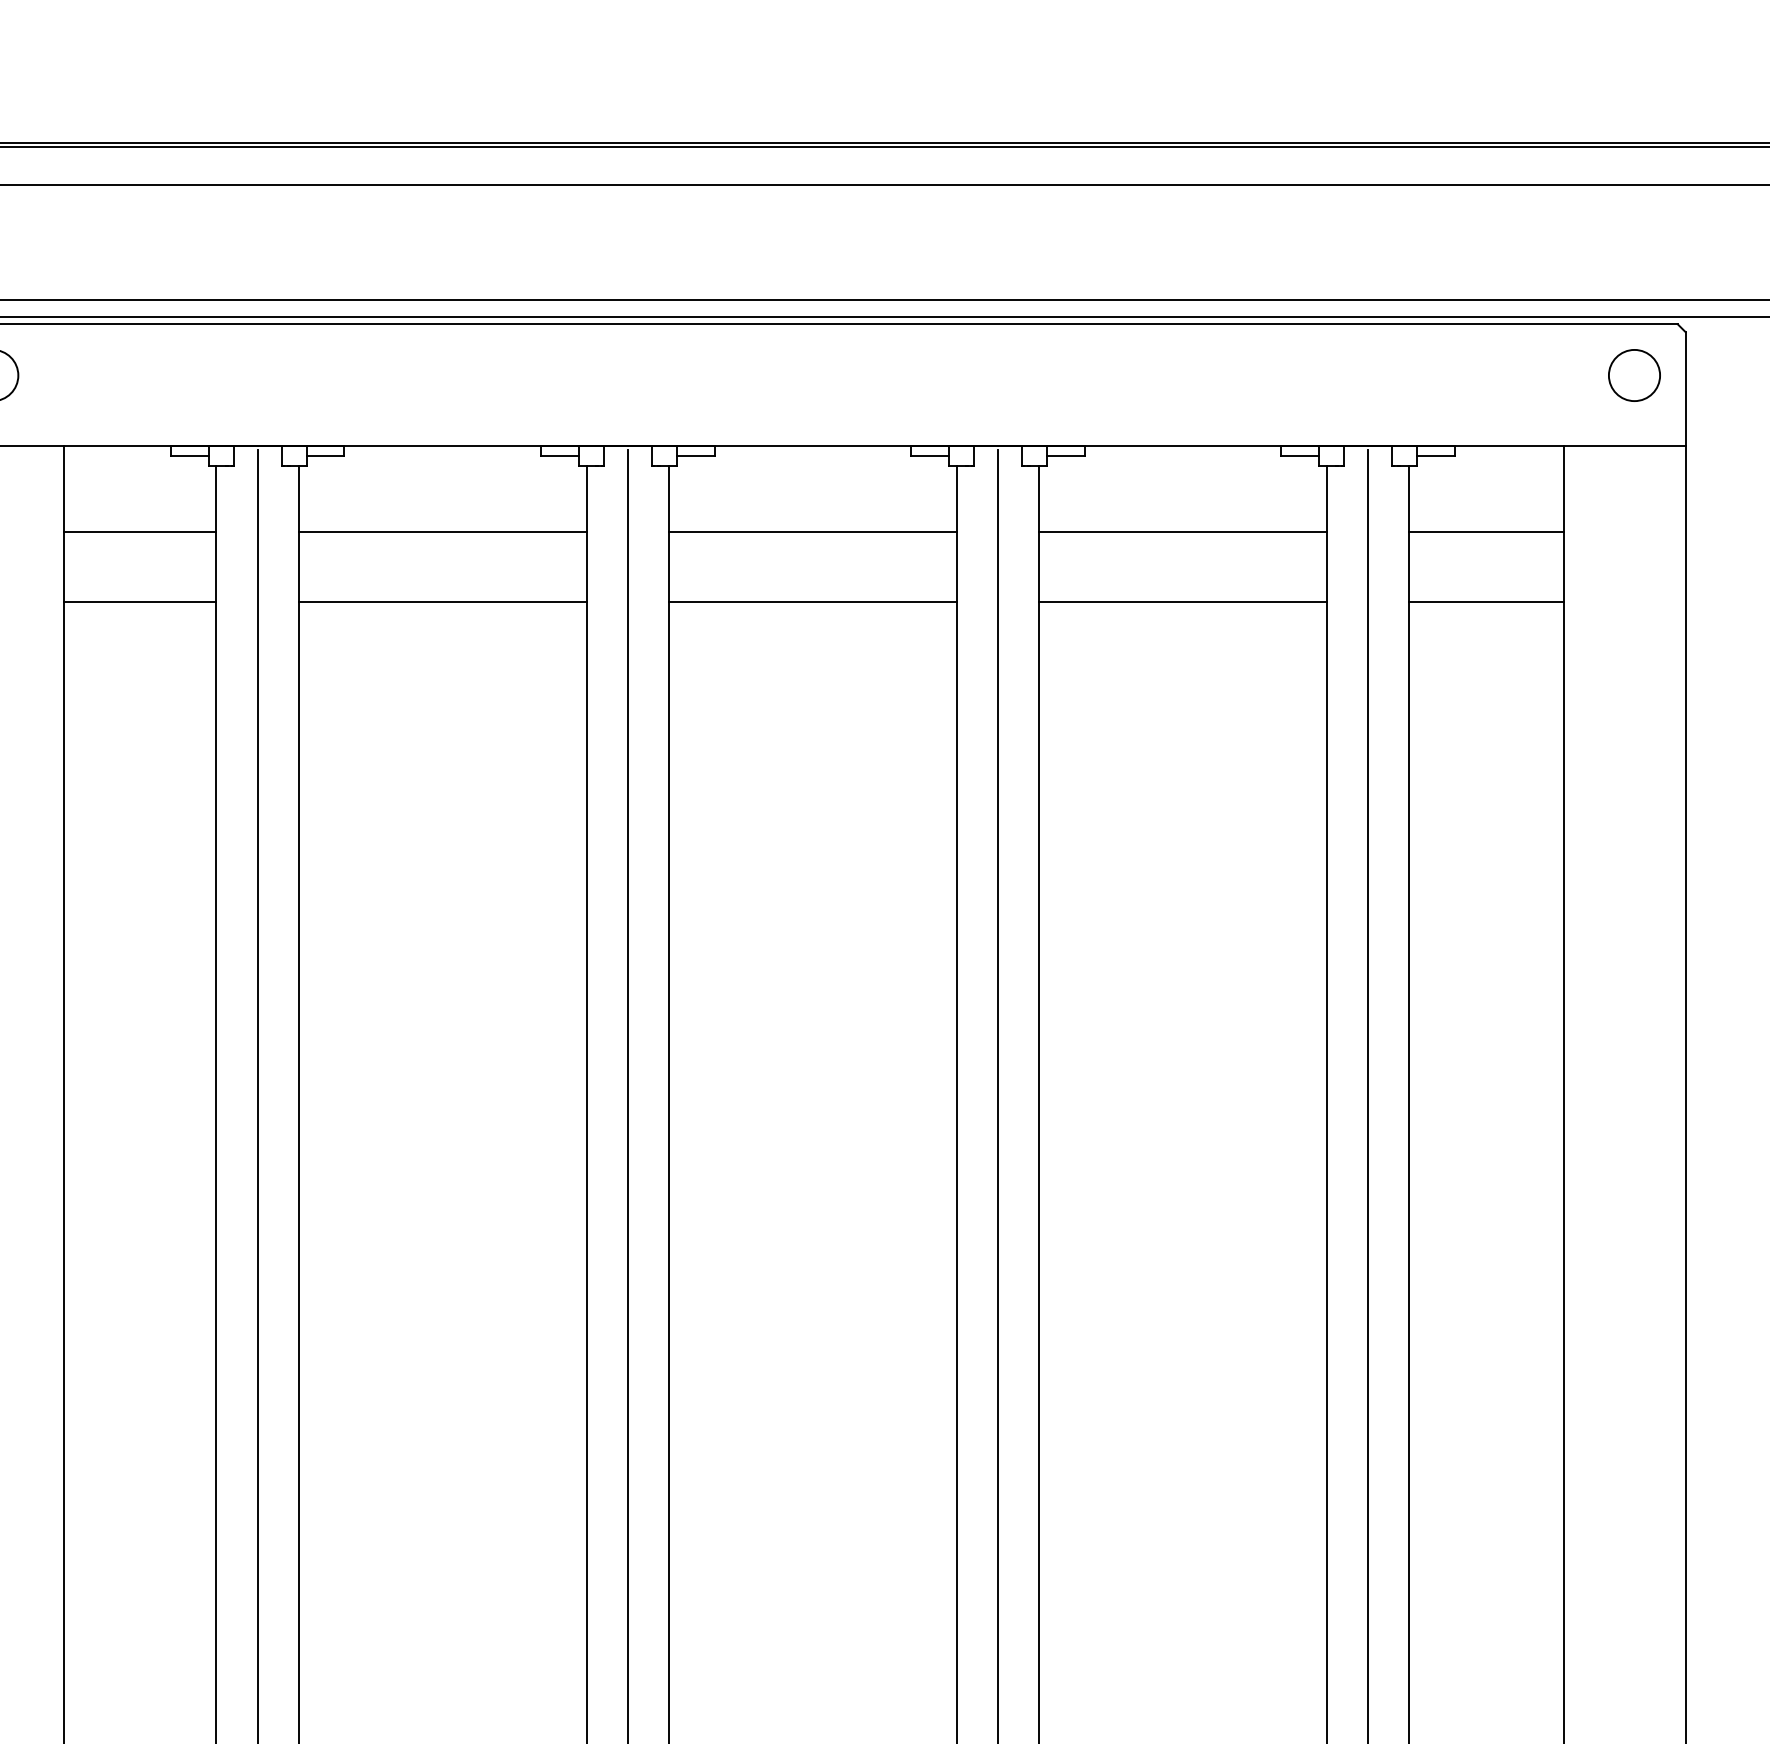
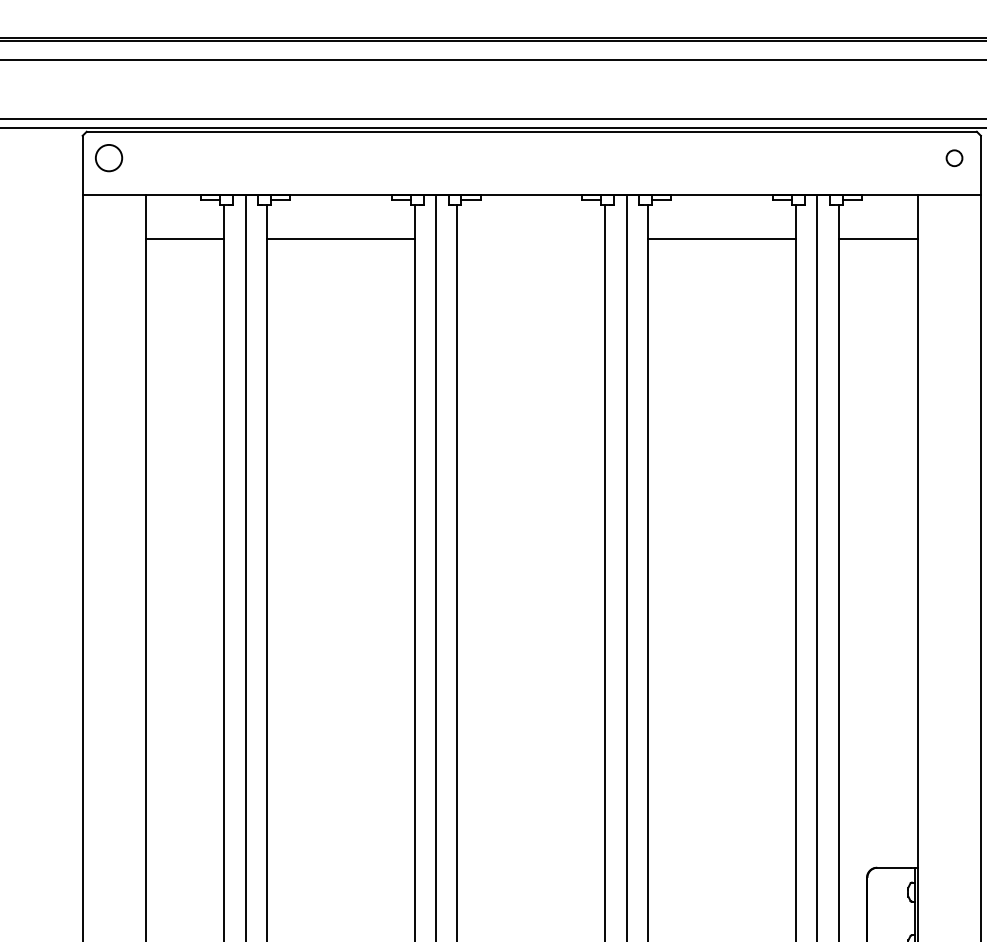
circle: (1634, 376) -> (954, 158), size x0.6
line: (813, 531) -> (531, 238), removed
line: (139, 601) -> (184, 274), removed
line: (442, 601) -> (340, 274), removed
line: (813, 601) -> (531, 274), removed
line: (1183, 601) -> (722, 274), removed
line: (1486, 601) -> (878, 274), removed

